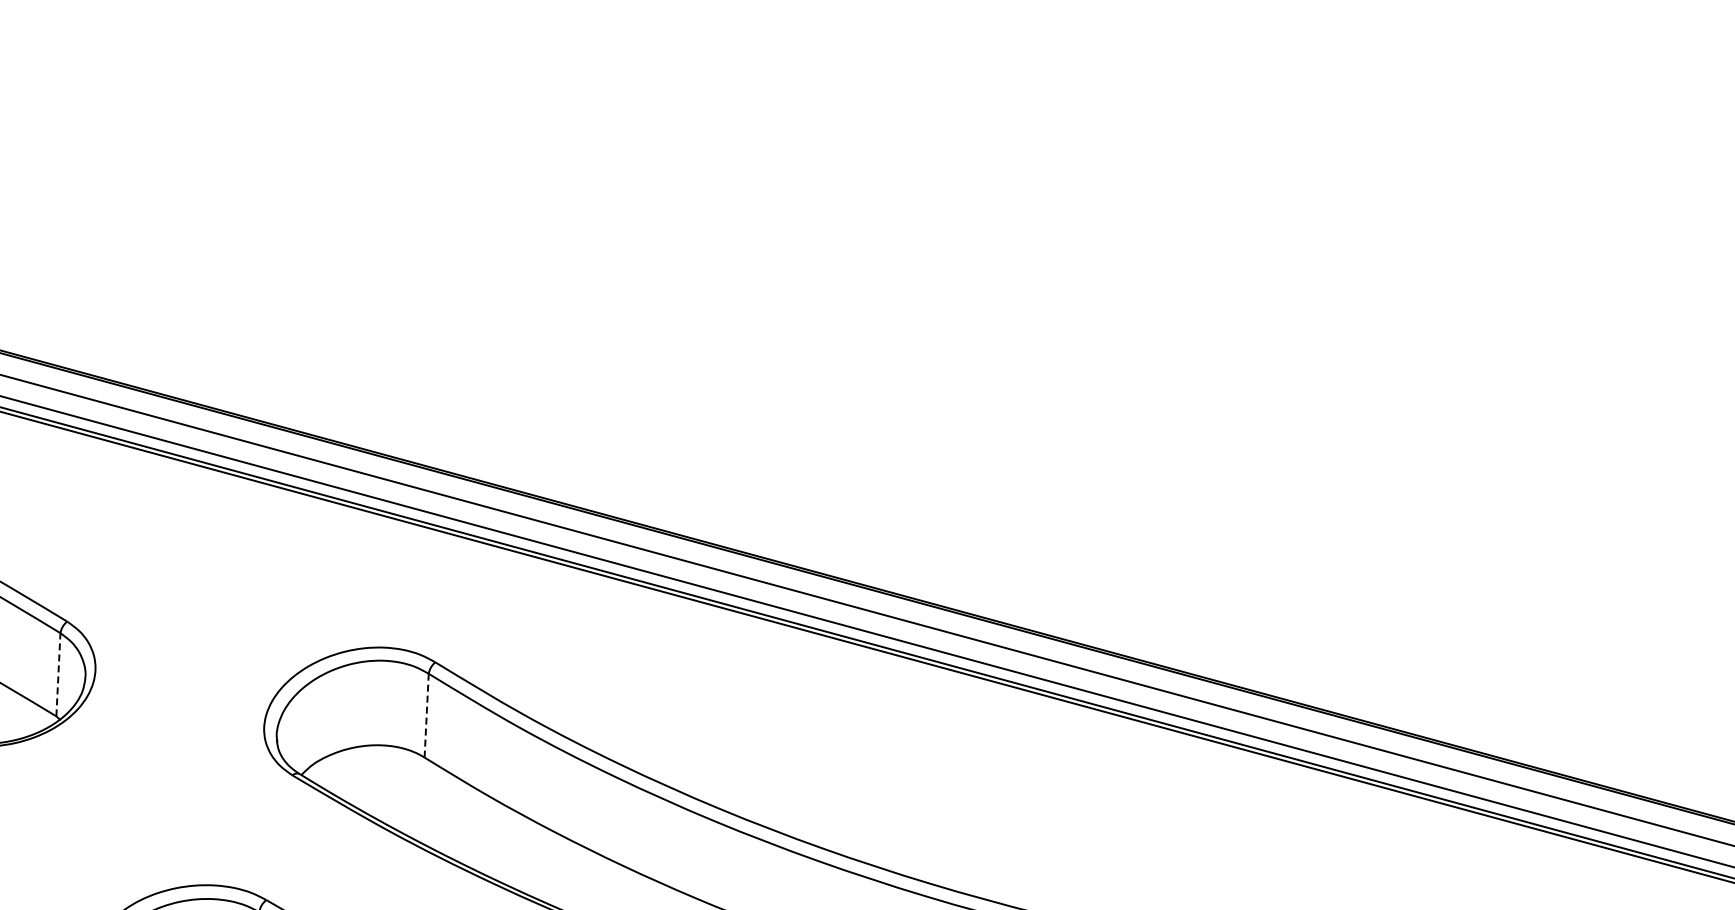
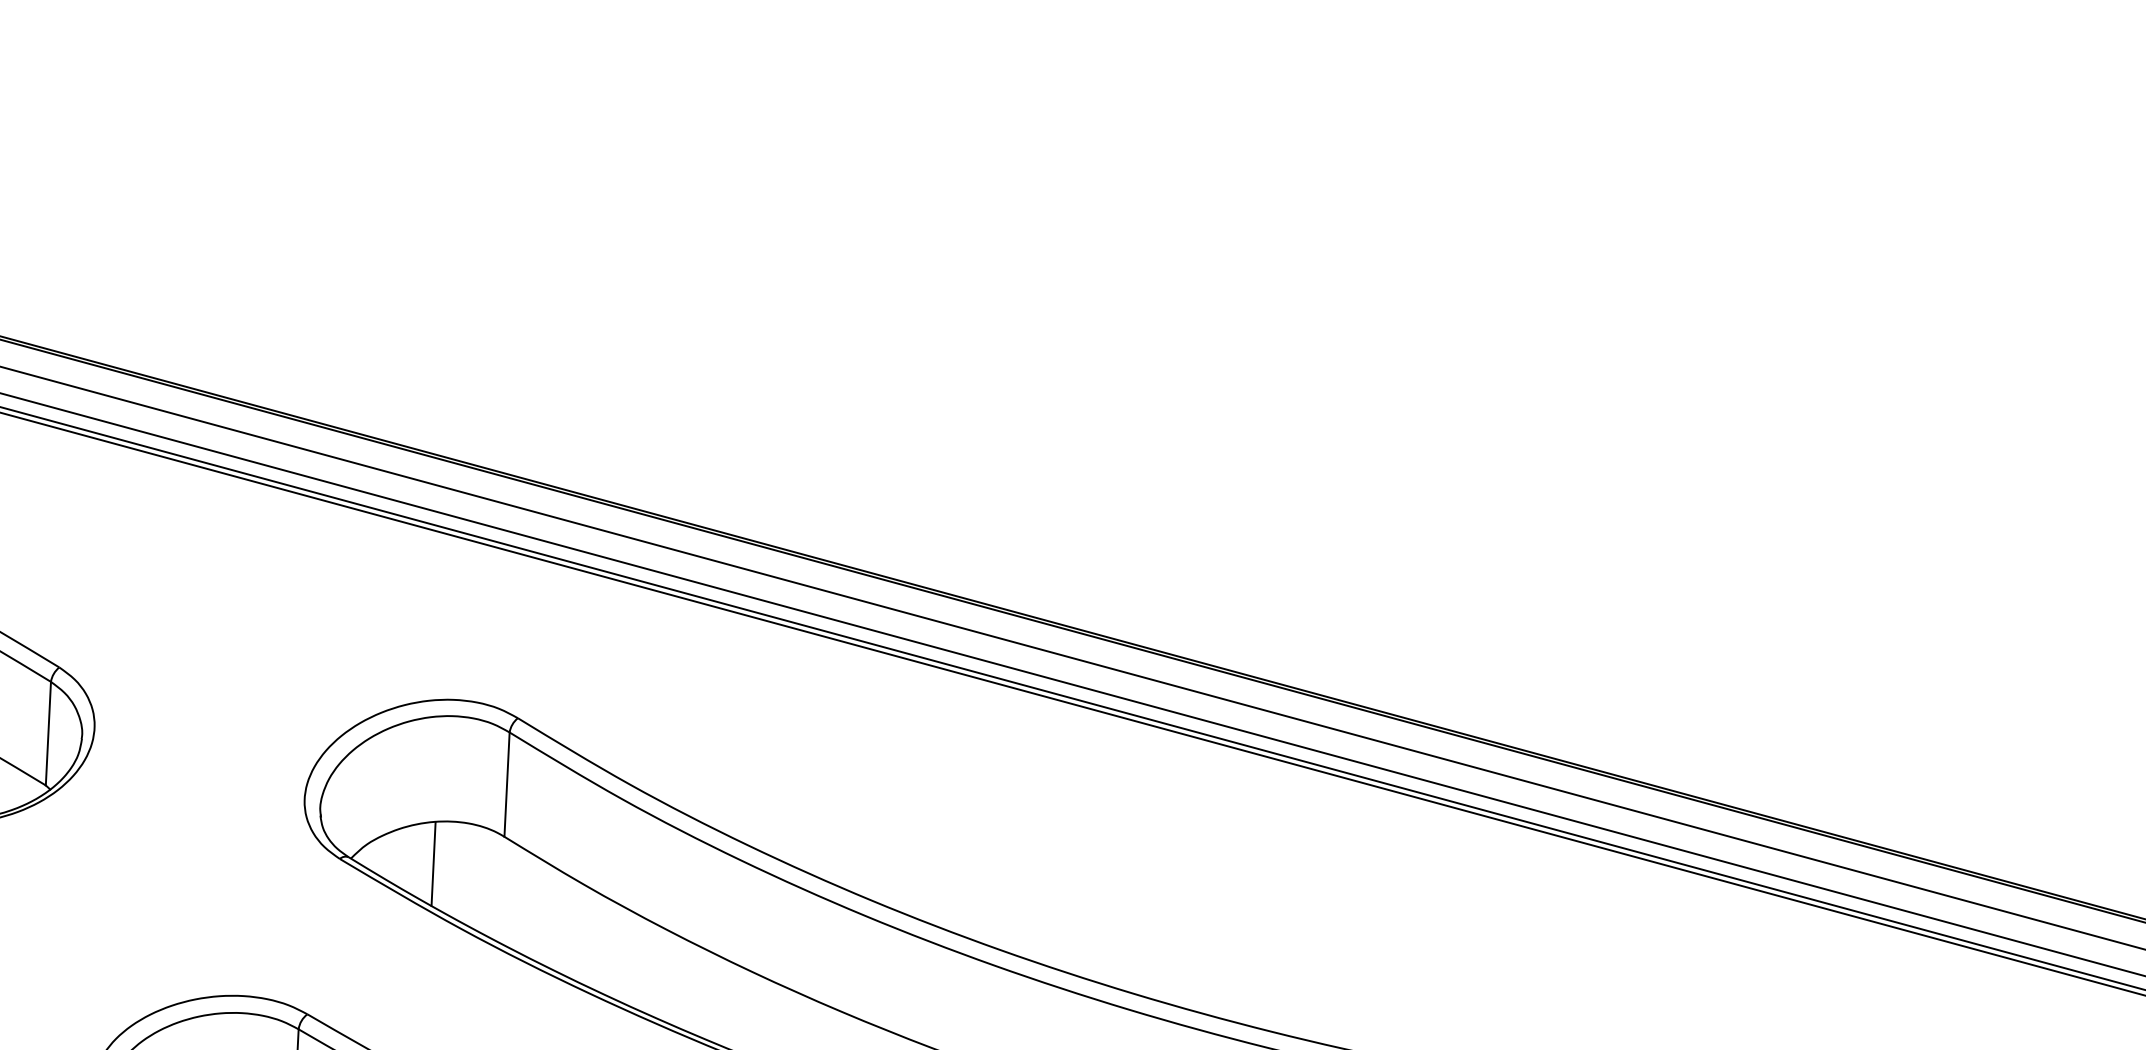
line: (58, 674) -> (48, 733), dashed -> solid
line: (426, 715) -> (506, 784), dashed -> solid
line: (367, 779) -> (433, 864), added

